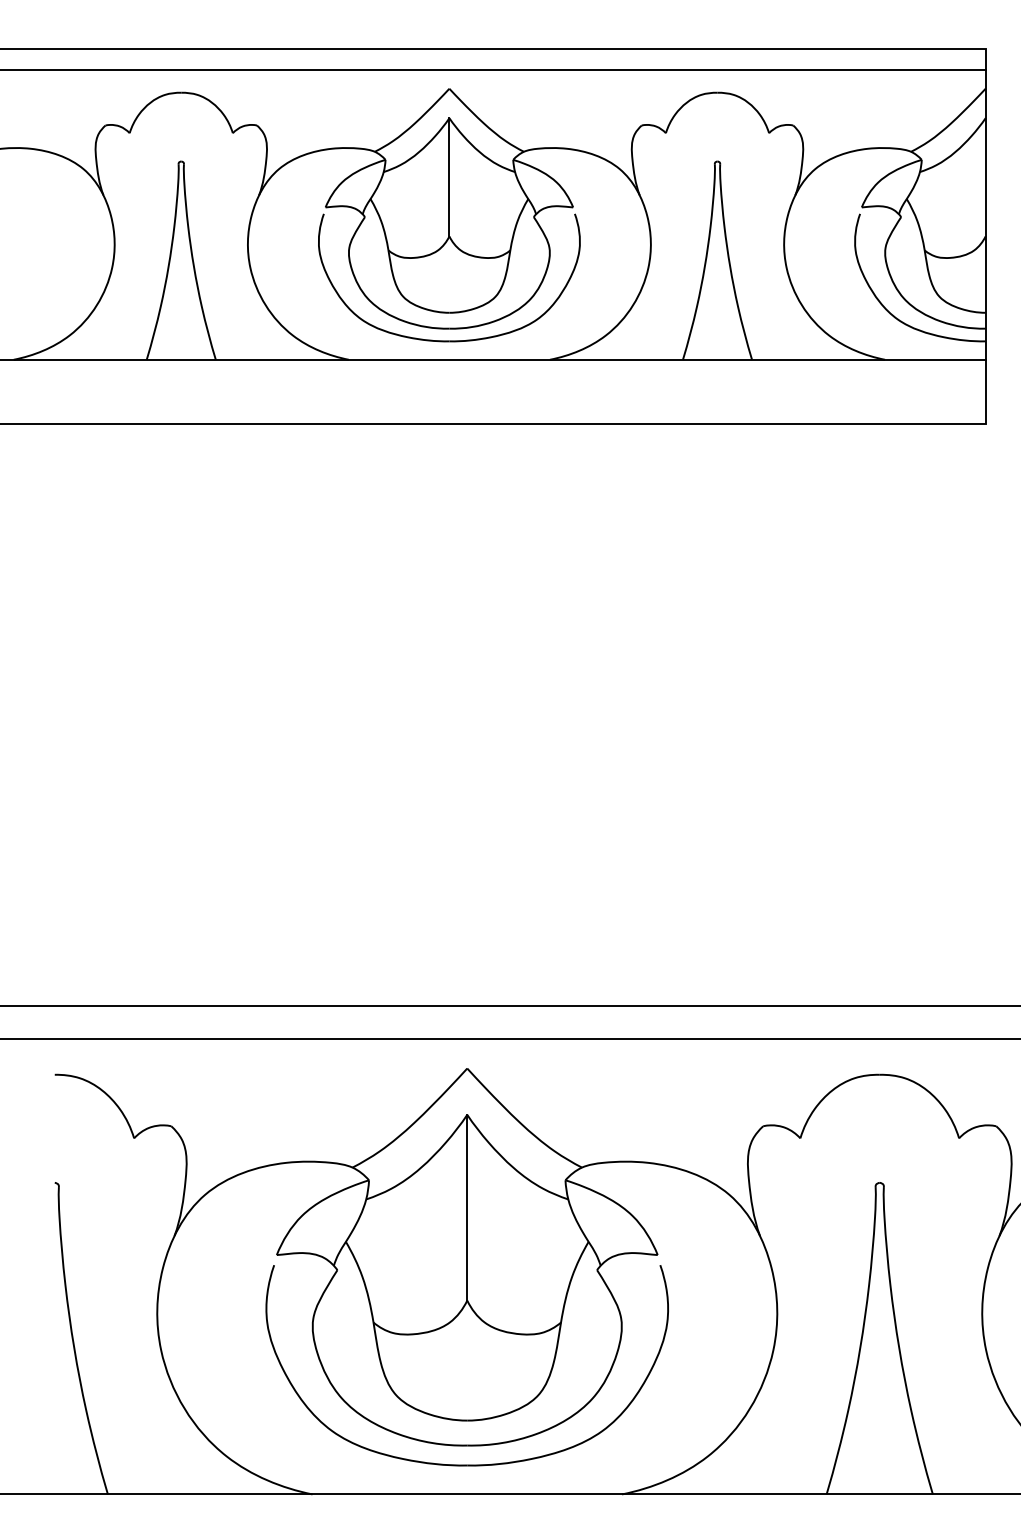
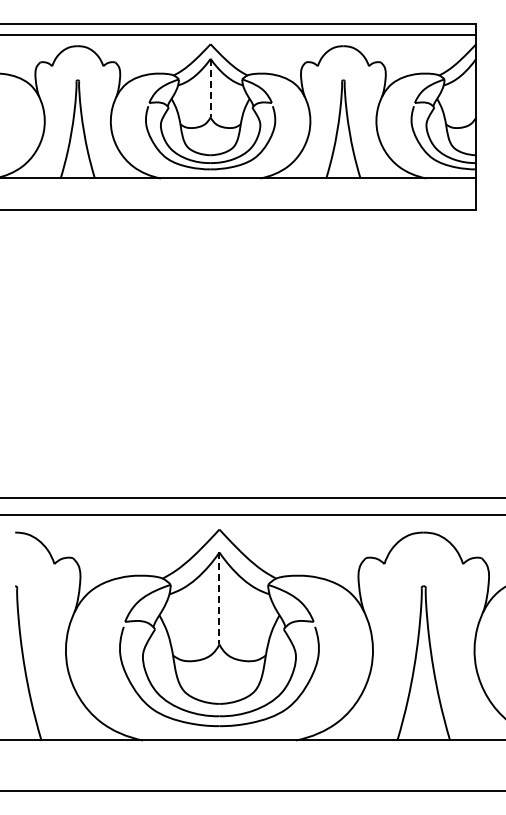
line: (449, 178) -> (210, 88), solid -> dashed
line: (467, 1207) -> (219, 598), solid -> dashed

